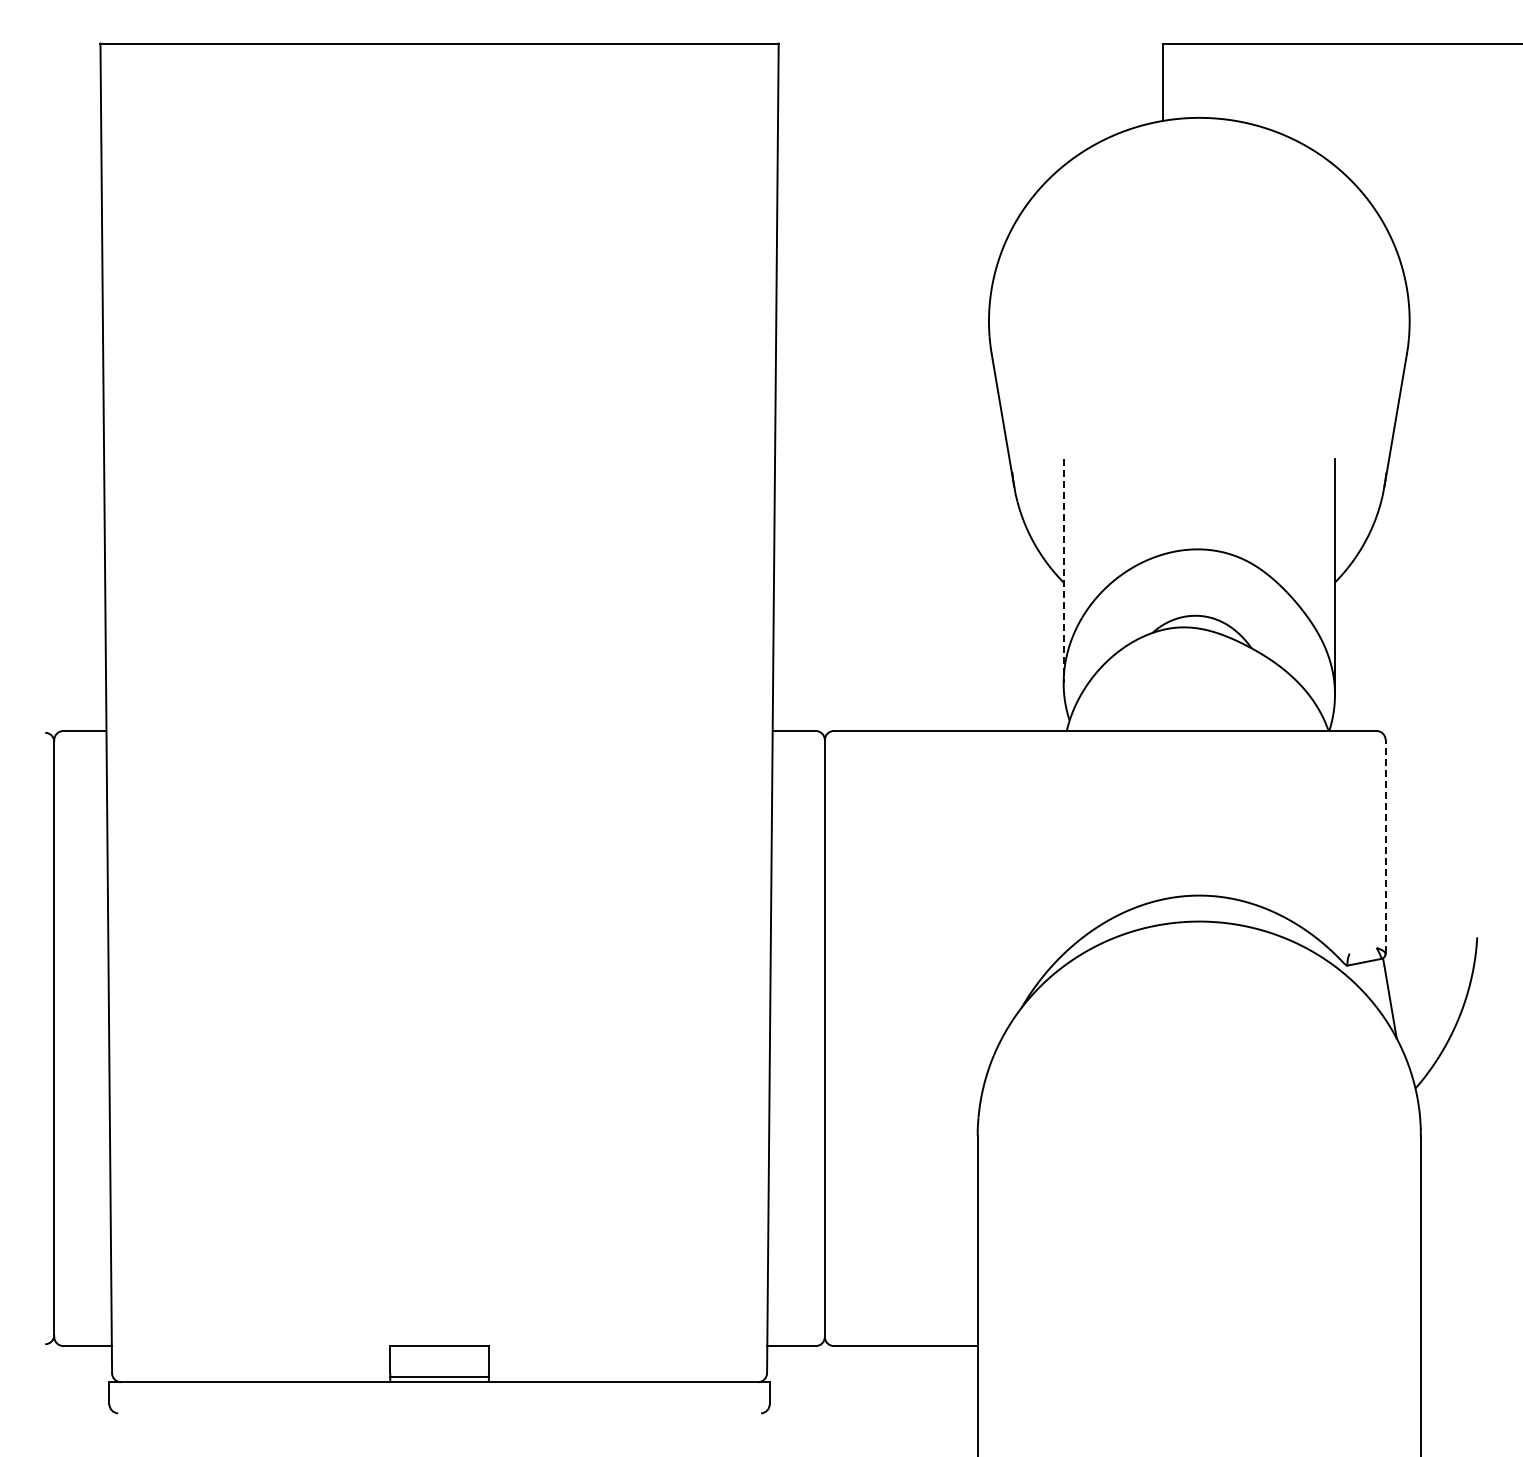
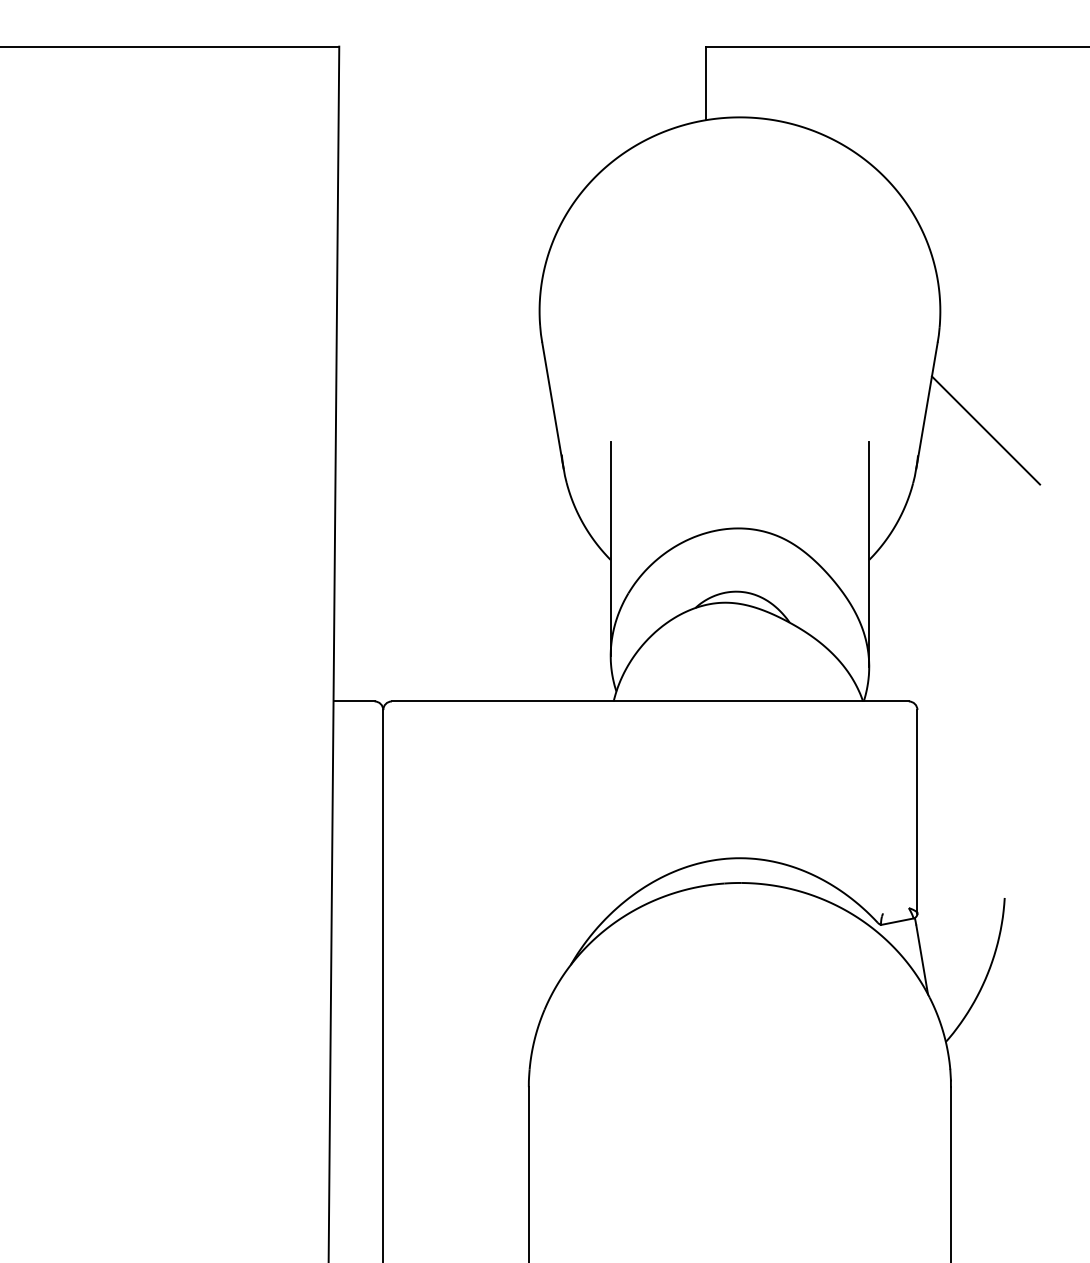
line: (1457, 446) -> (985, 430), added
line: (1063, 571) -> (610, 549), dashed -> solid
line: (1385, 846) -> (917, 811), dashed -> solid

